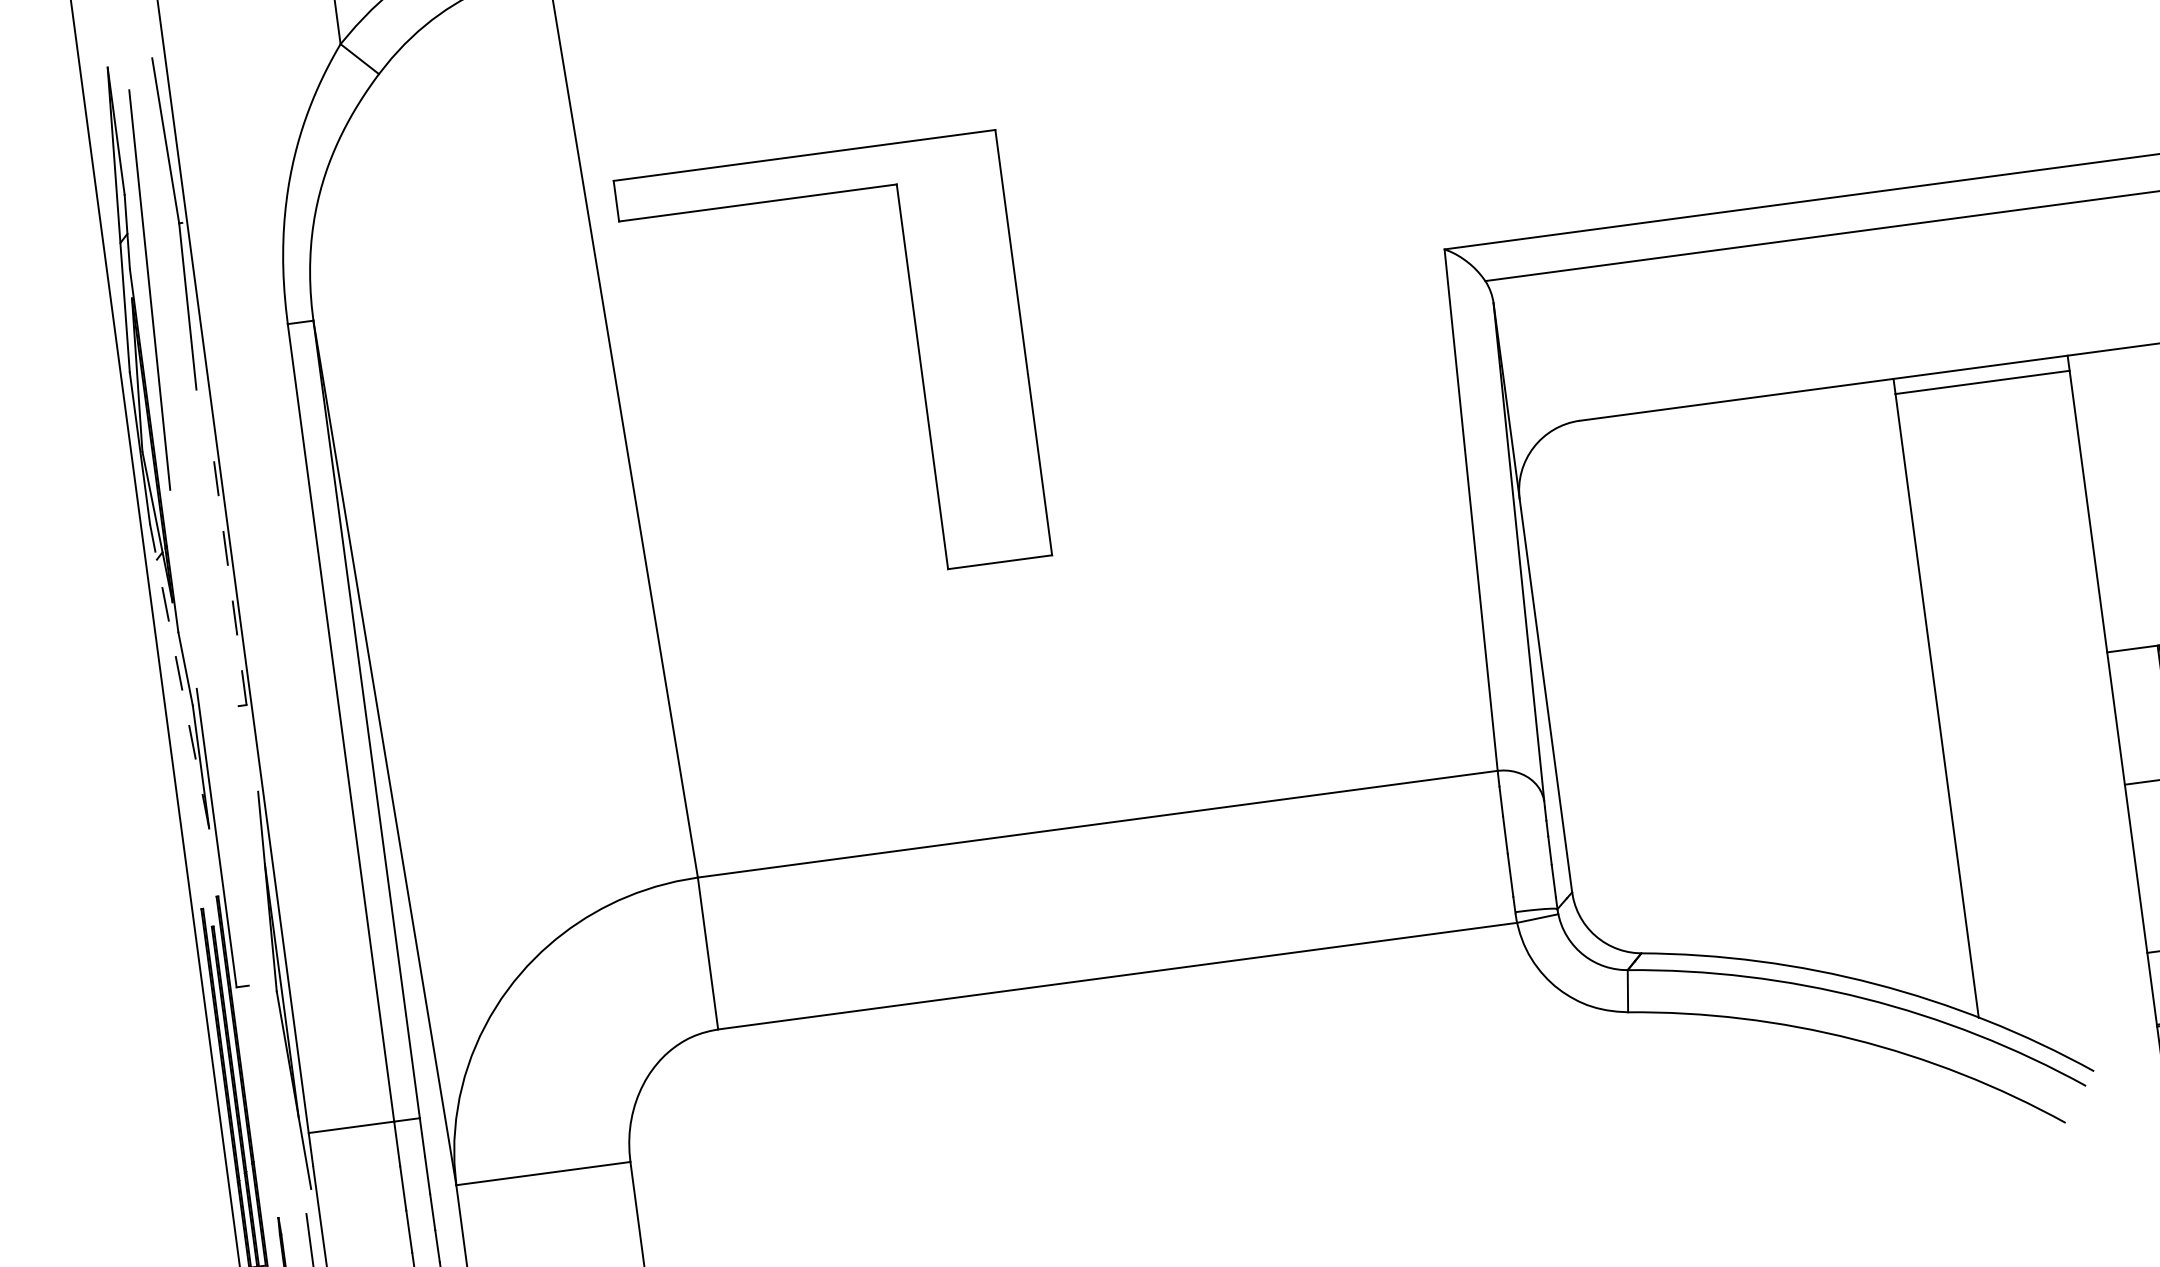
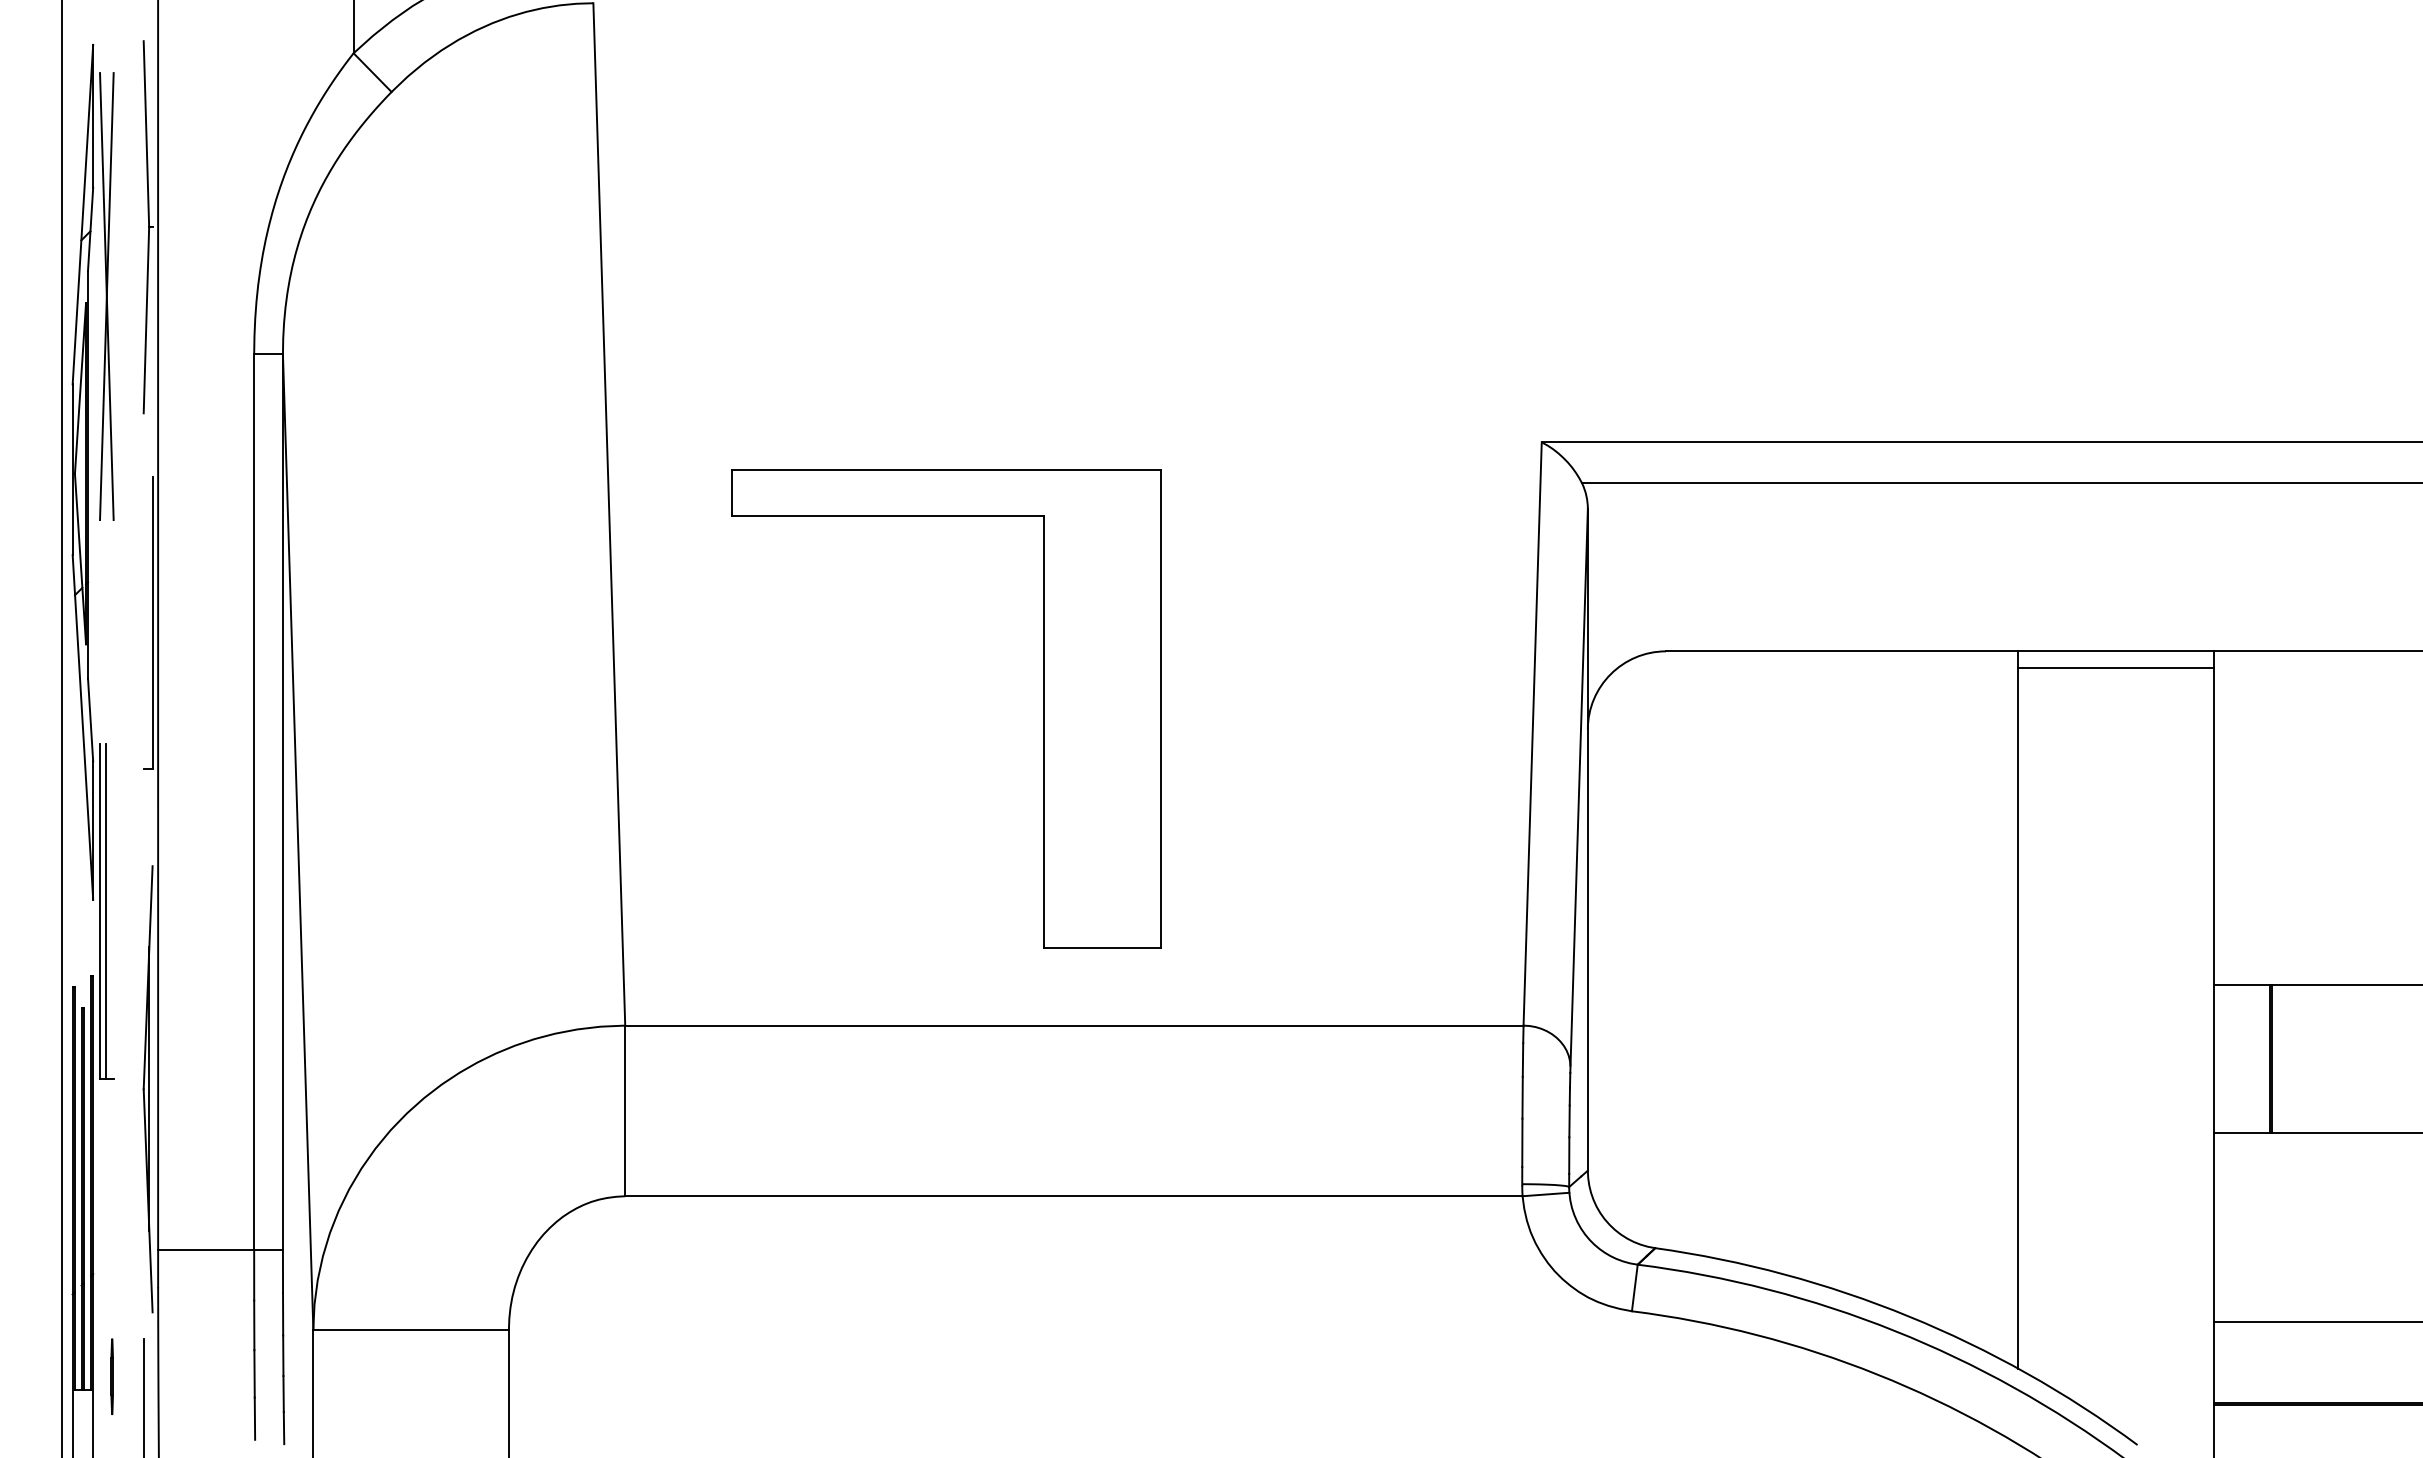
line: (149, 290) -> (106, 296), added
part: (919, 355) -> (1043, 708), moved
line: (229, 574) -> (152, 622), dashed -> solid
line: (179, 676) -> (82, 727), dashed -> solid
line: (221, 836) -> (105, 910), added

